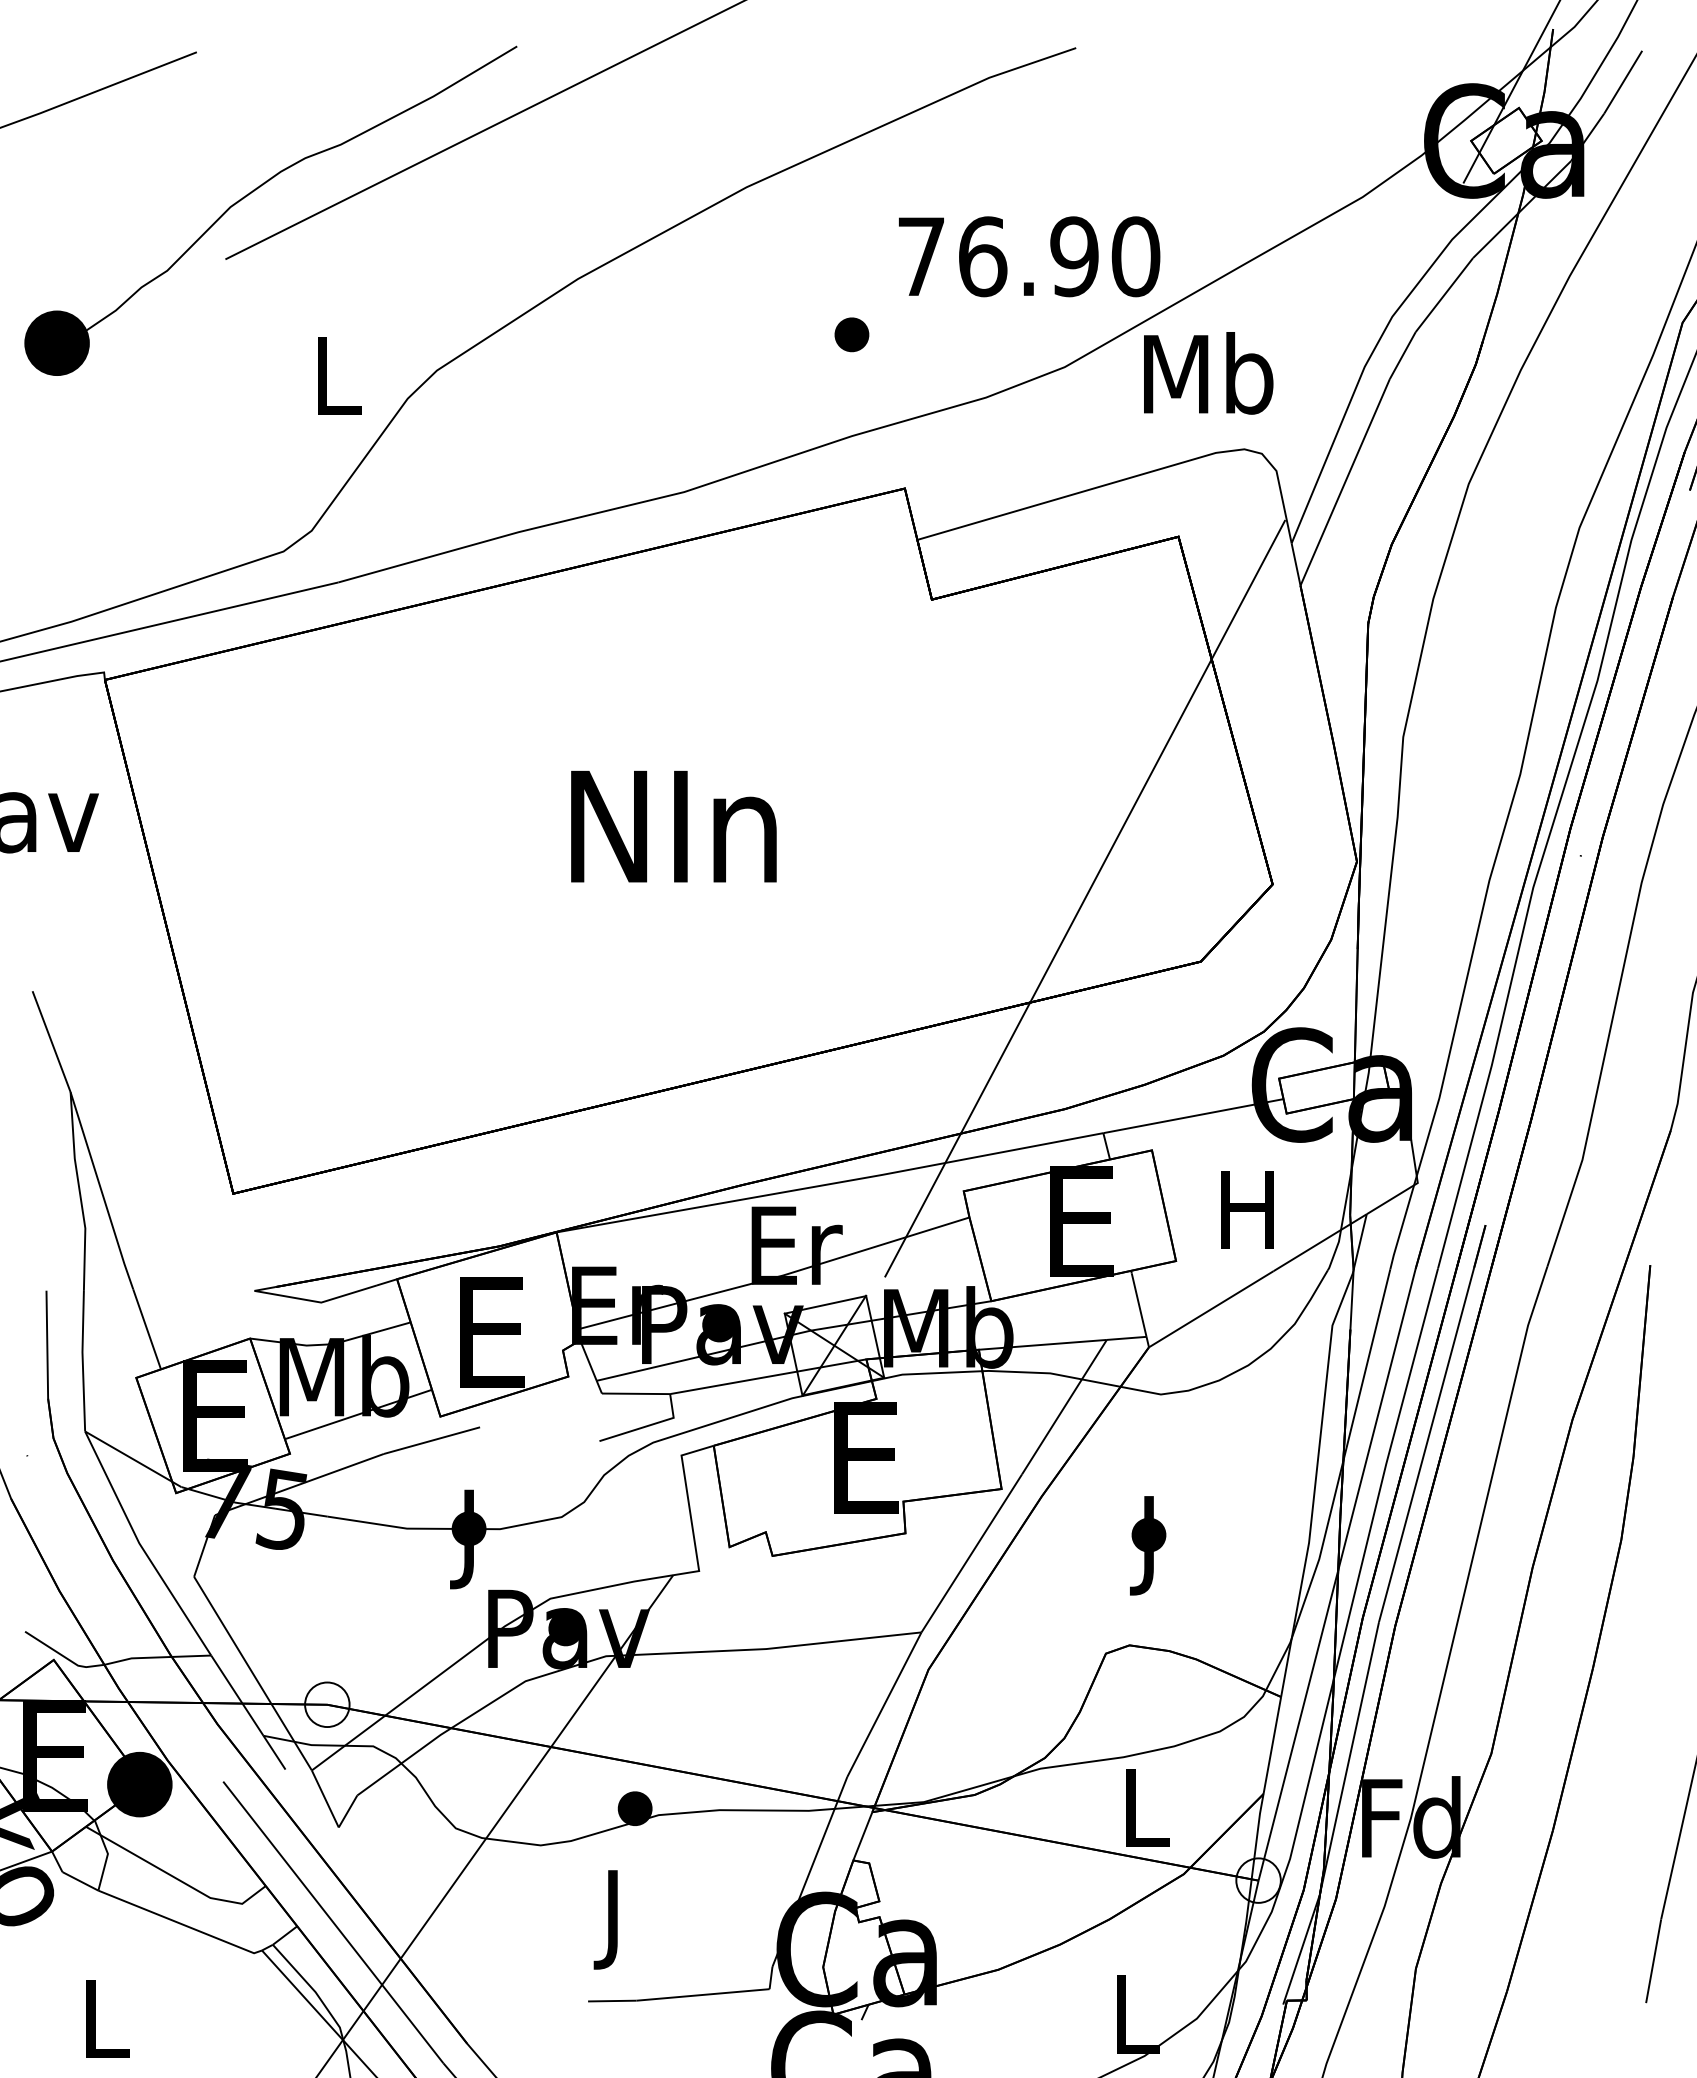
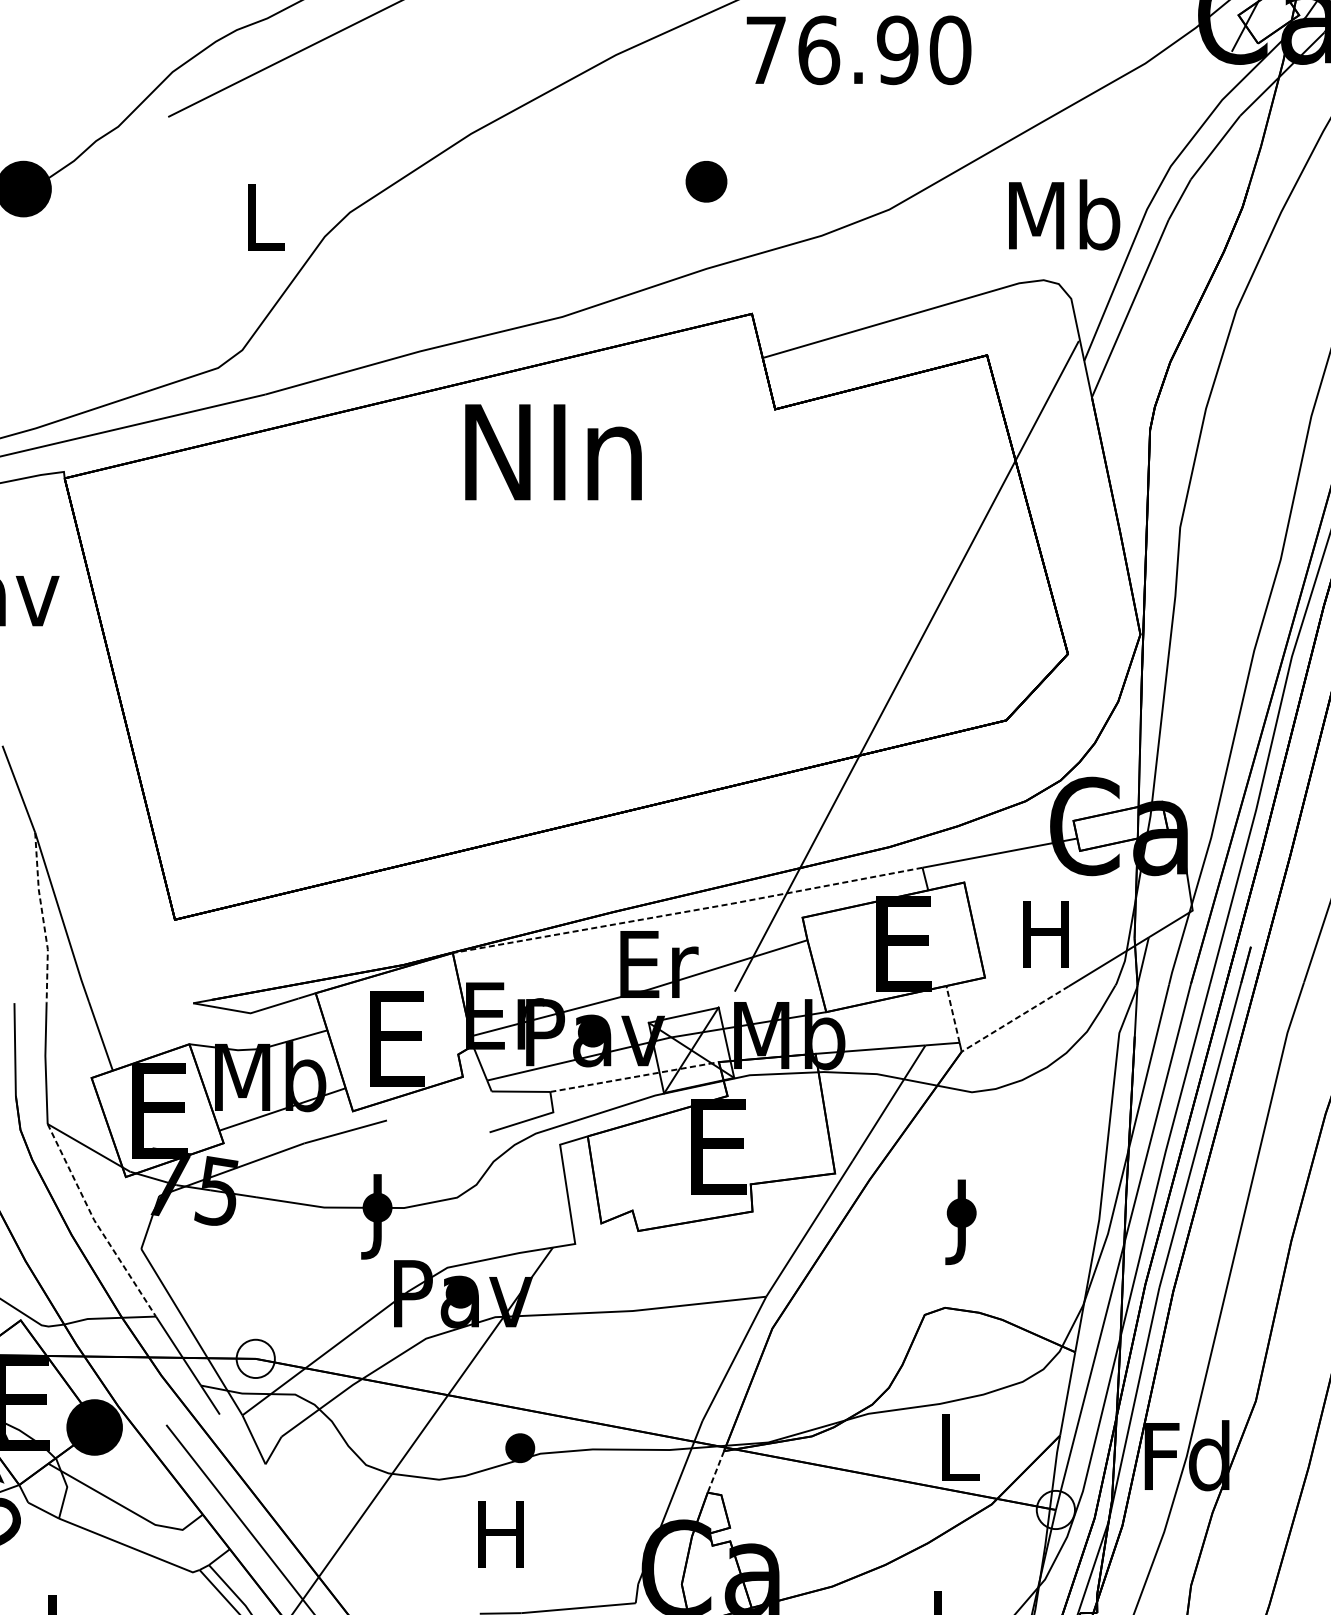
text: (1029, 256) -> (859, 50), moved
part: (851, 334) -> (706, 181), size x1.4
text: (1208, 373) -> (1064, 215), moved
text: (673, 826) -> (553, 452), moved
line: (830, 1184) -> (688, 911), solid -> dashed
line: (79, 1191) -> (42, 917), solid -> dashed
line: (1139, 1305) -> (953, 1015), solid -> dashed
line: (1210, 1309) -> (1014, 1019), solid -> dashed
line: (768, 1376) -> (634, 1076), solid -> dashed
line: (141, 1546) -> (96, 1222), solid -> dashed
line: (862, 1836) -> (715, 1472), solid -> dashed
text: (612, 1919) -> (500, 1543), J -> H

